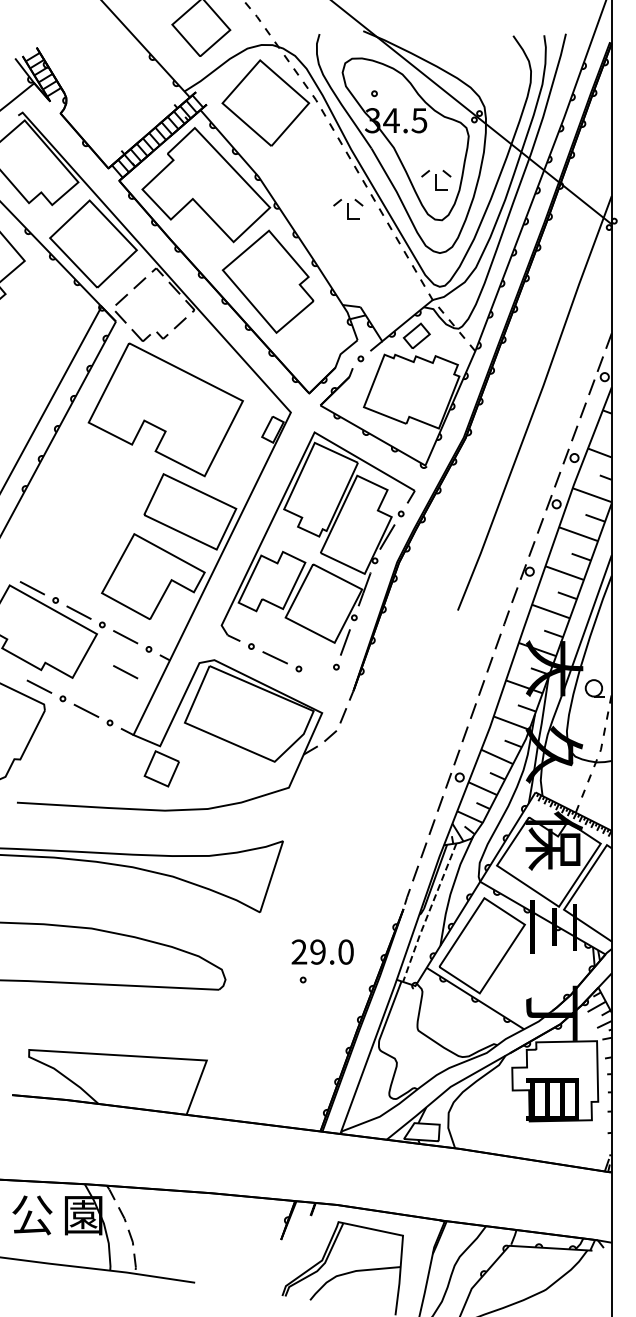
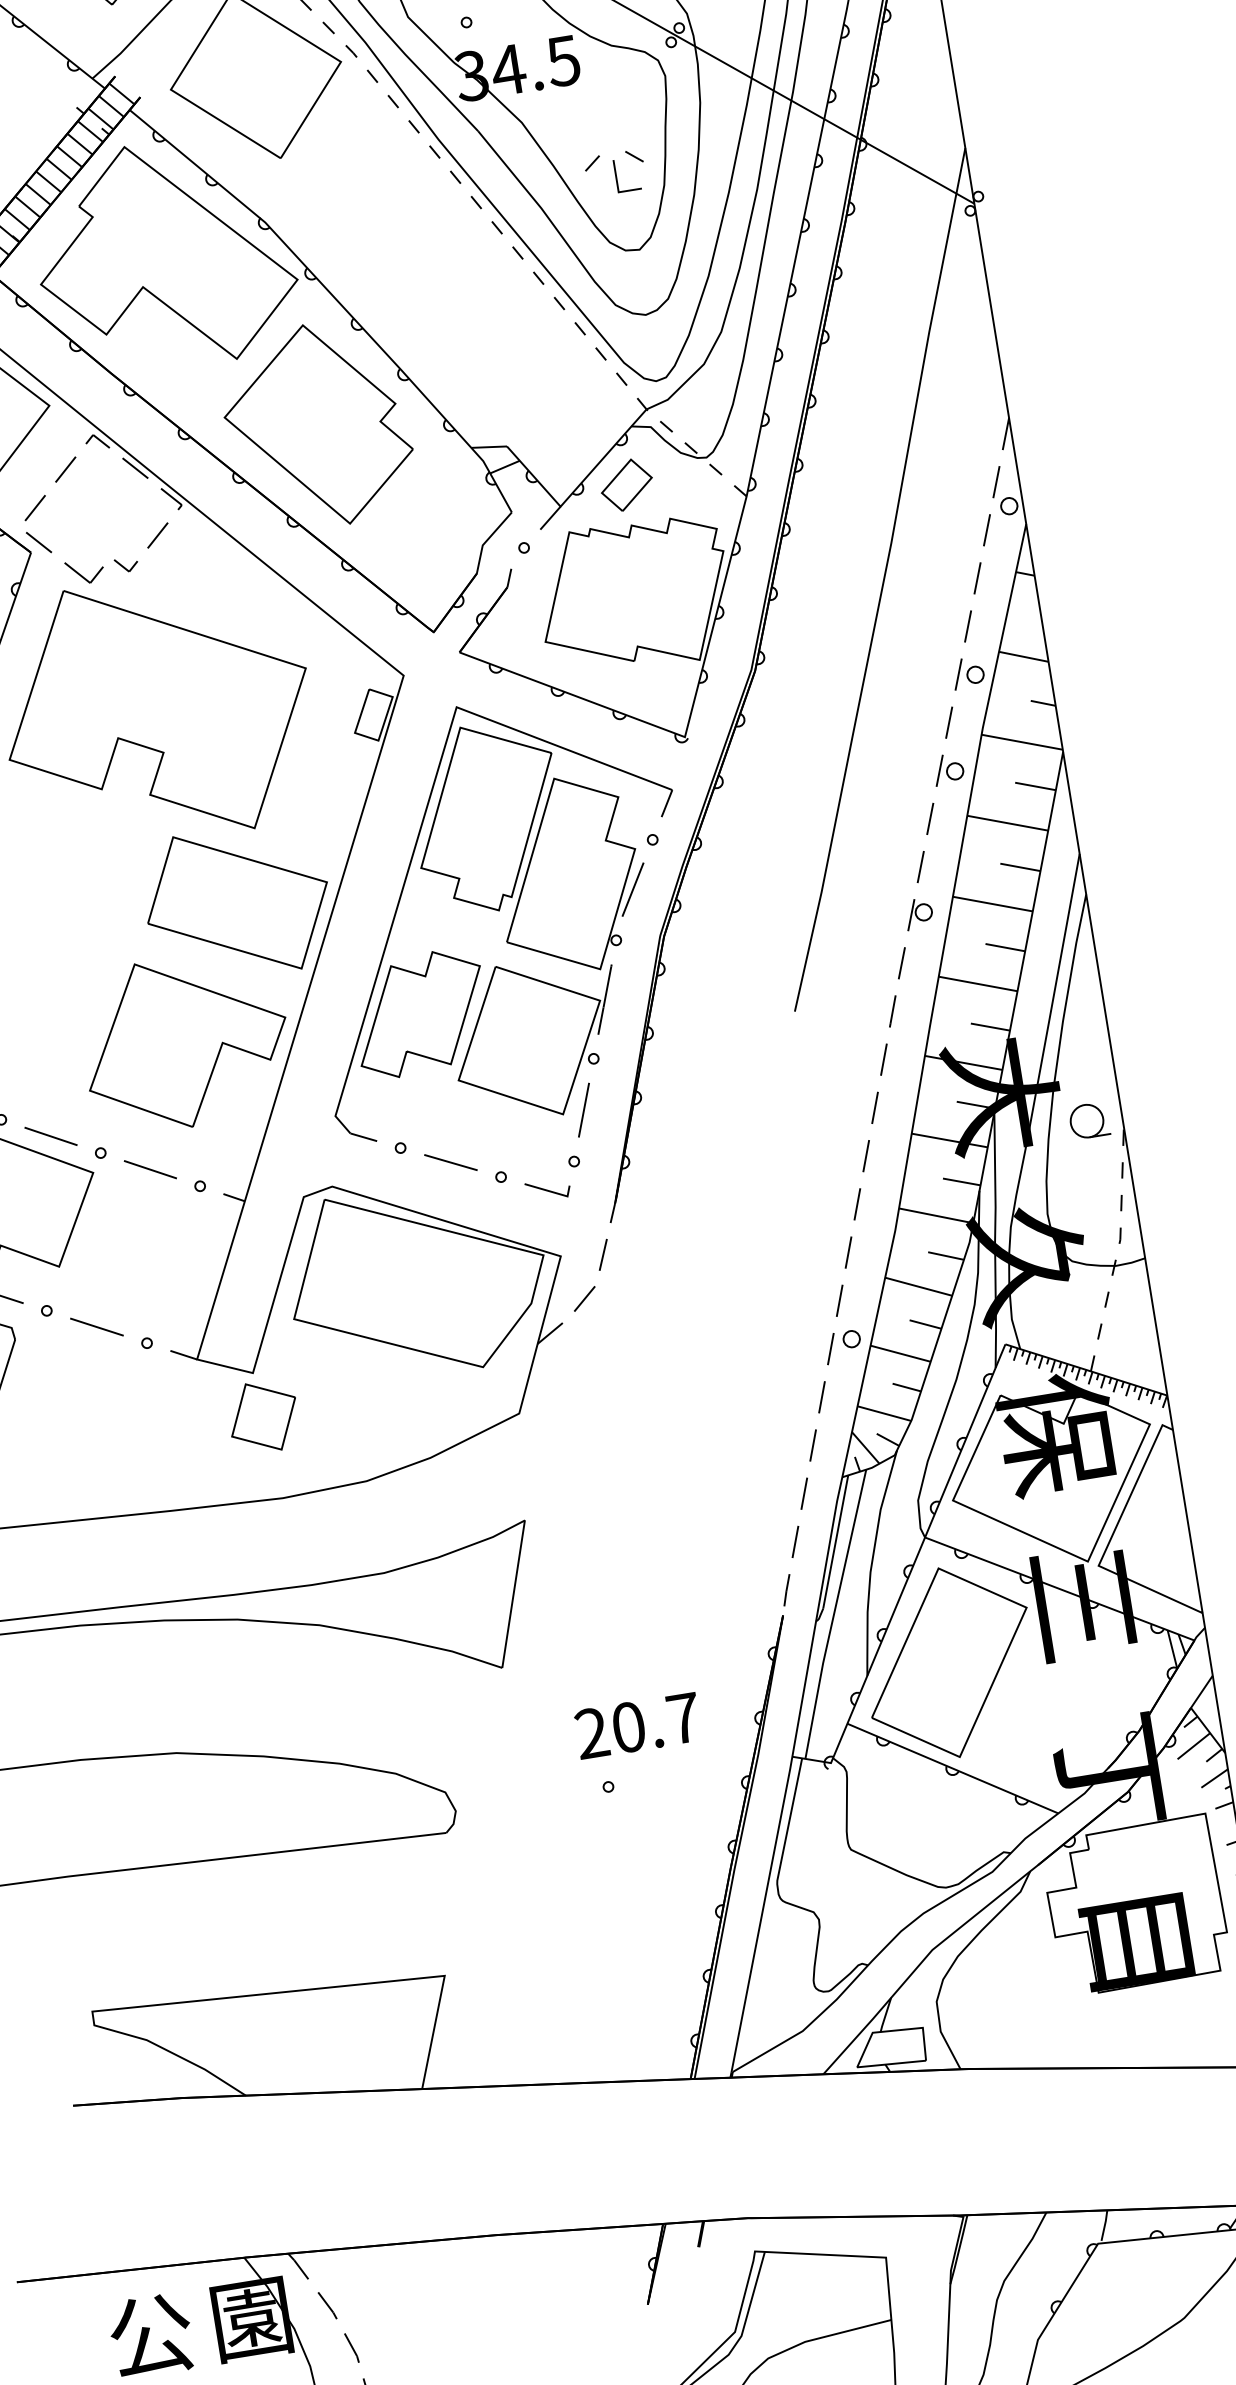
part: (348, 209) -> (452, 258), removed
line: (125, 672) -> (161, 1239), removed
line: (321, 678) -> (548, 1188), added
line: (428, 912) -> (833, 1614), dashed -> solid
text: (331, 951) -> (655, 1721), 29.0 -> 20.7

